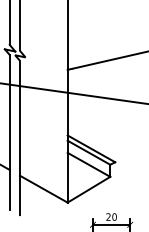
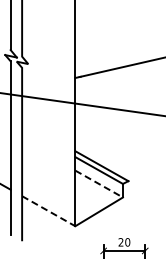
line: (89, 165) -> (99, 184), solid -> dashed
line: (43, 189) -> (48, 211), solid -> dashed

